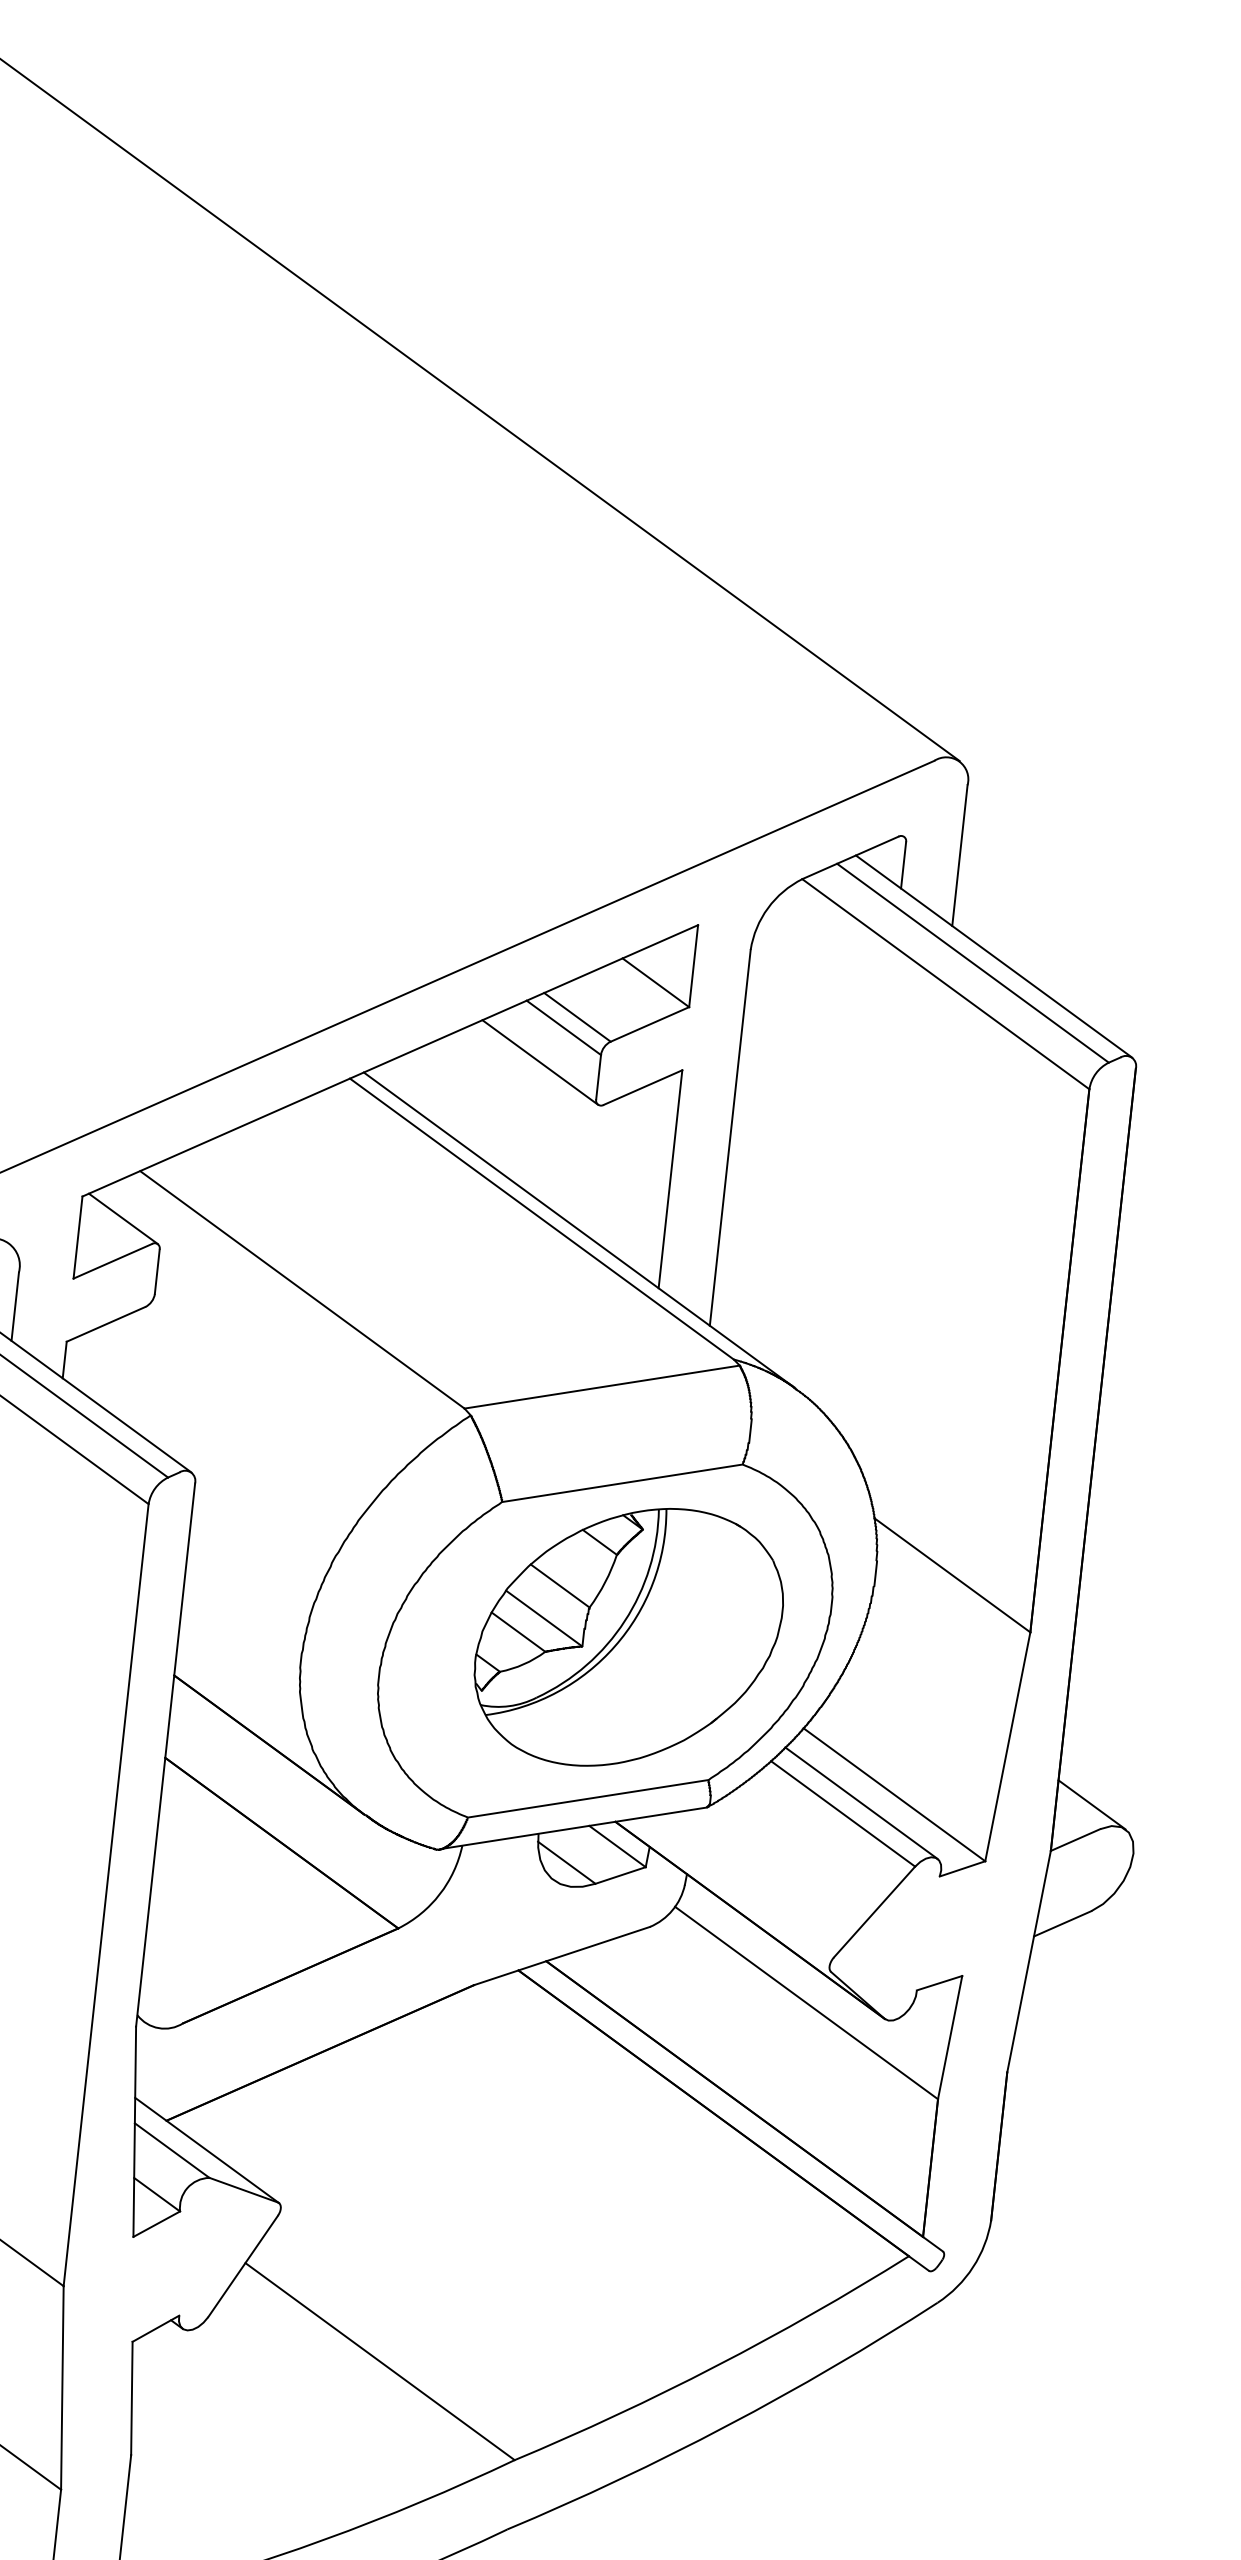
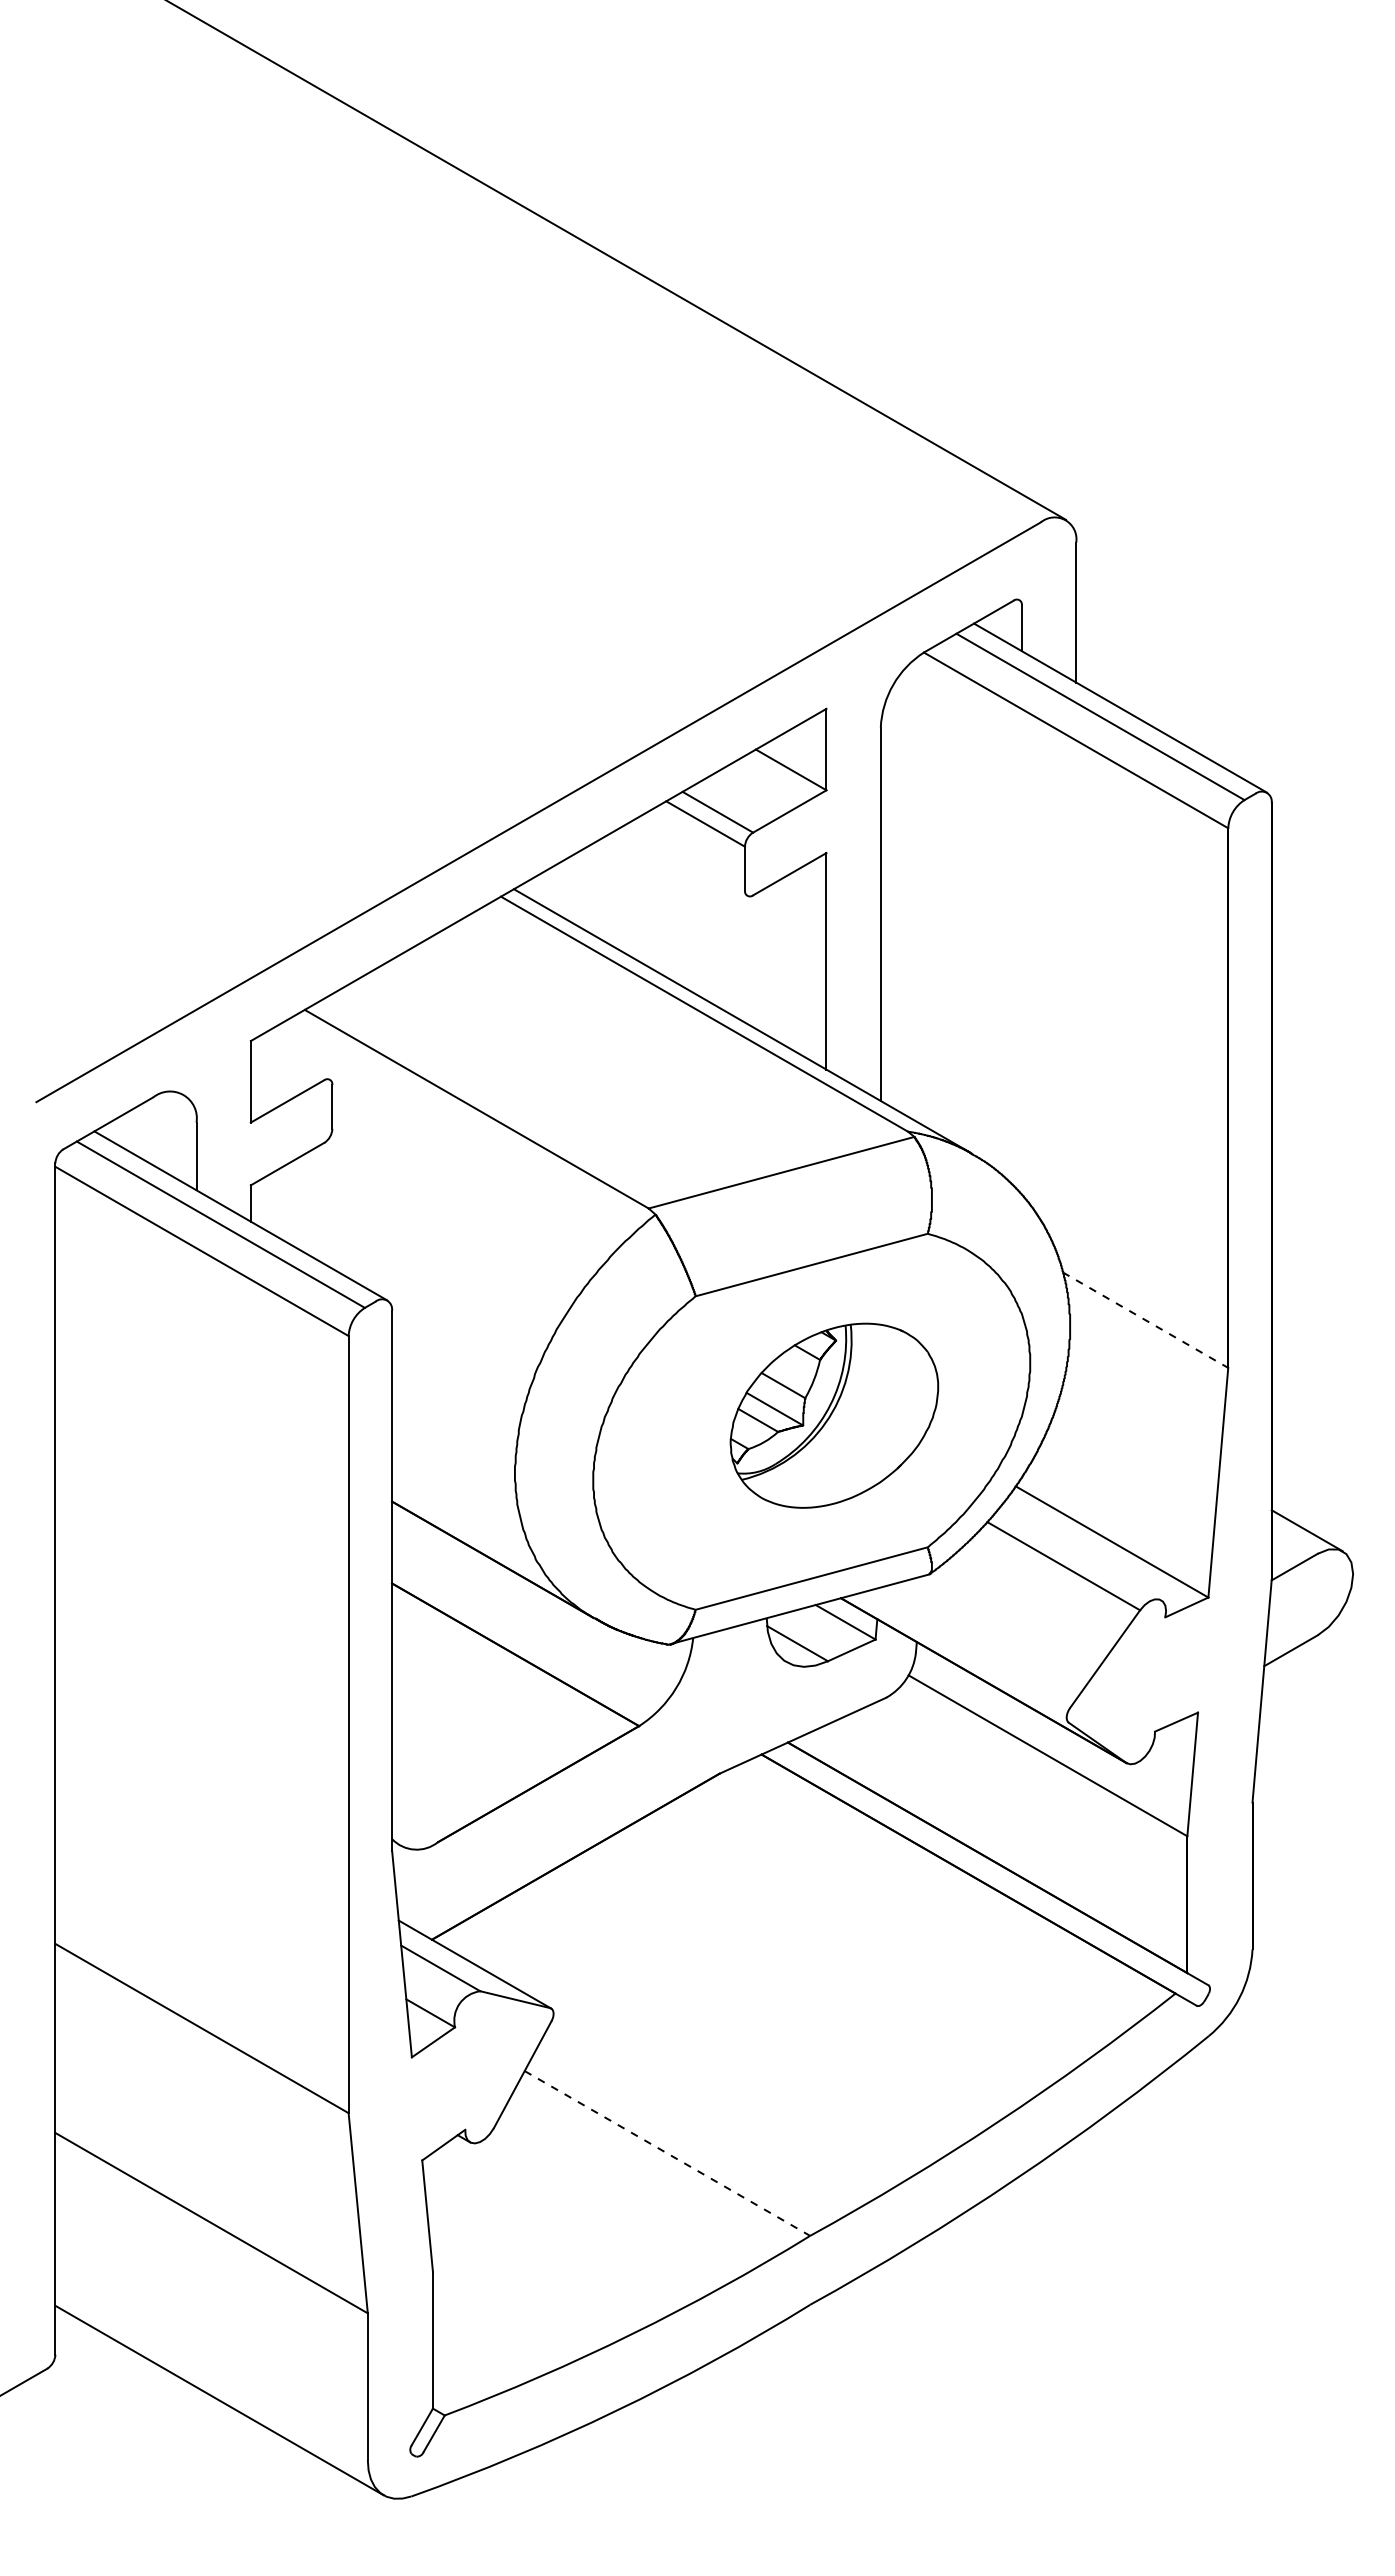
line: (539, 1062) -> (685, 860), removed
line: (122, 1218) -> (292, 1058), removed
line: (952, 1575) -> (1145, 1320), solid -> dashed
part: (628, 1637) -> (834, 1415), size x0.7
line: (861, 1802) -> (1080, 1553), removed
line: (380, 2361) -> (667, 2153), solid -> dashed

